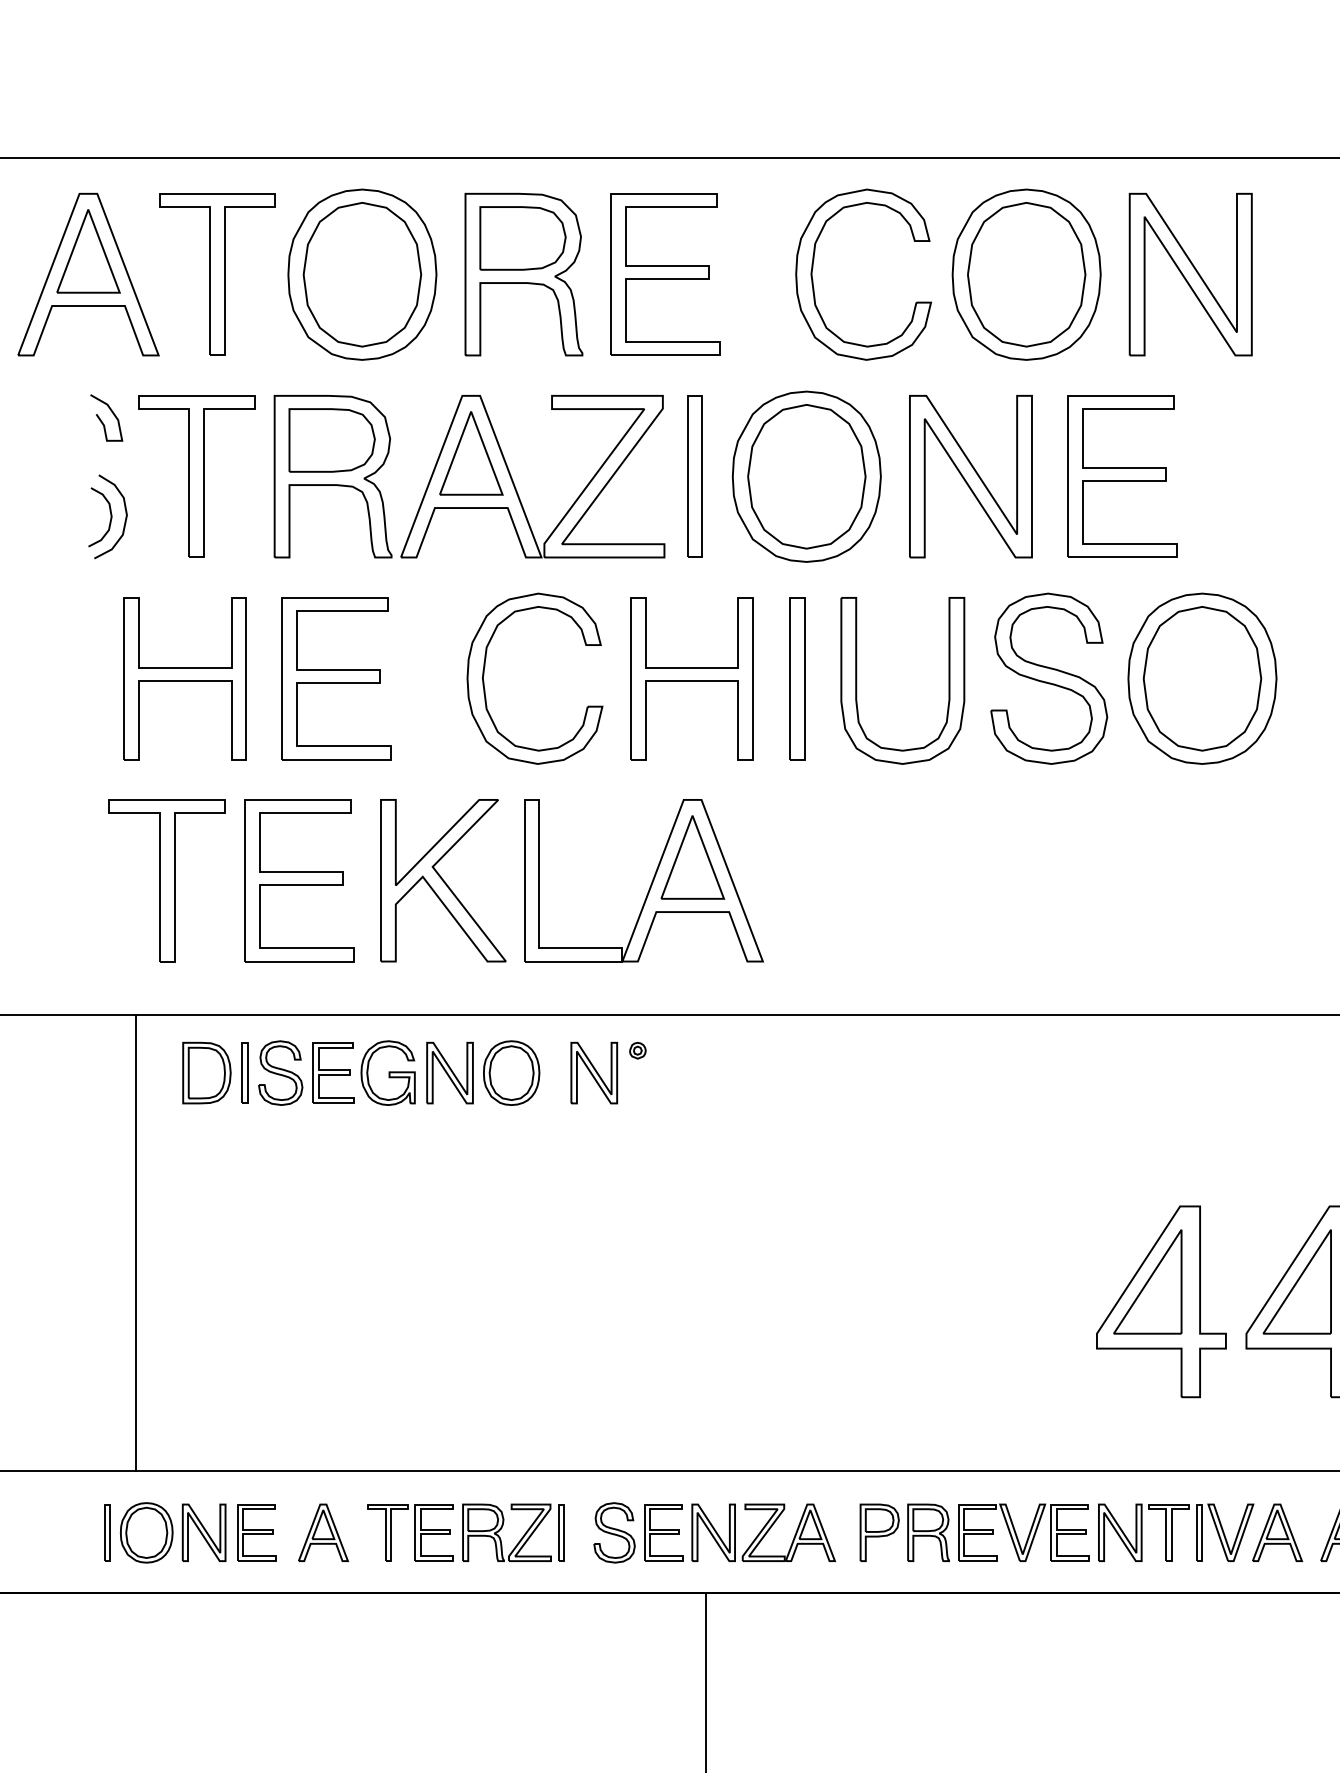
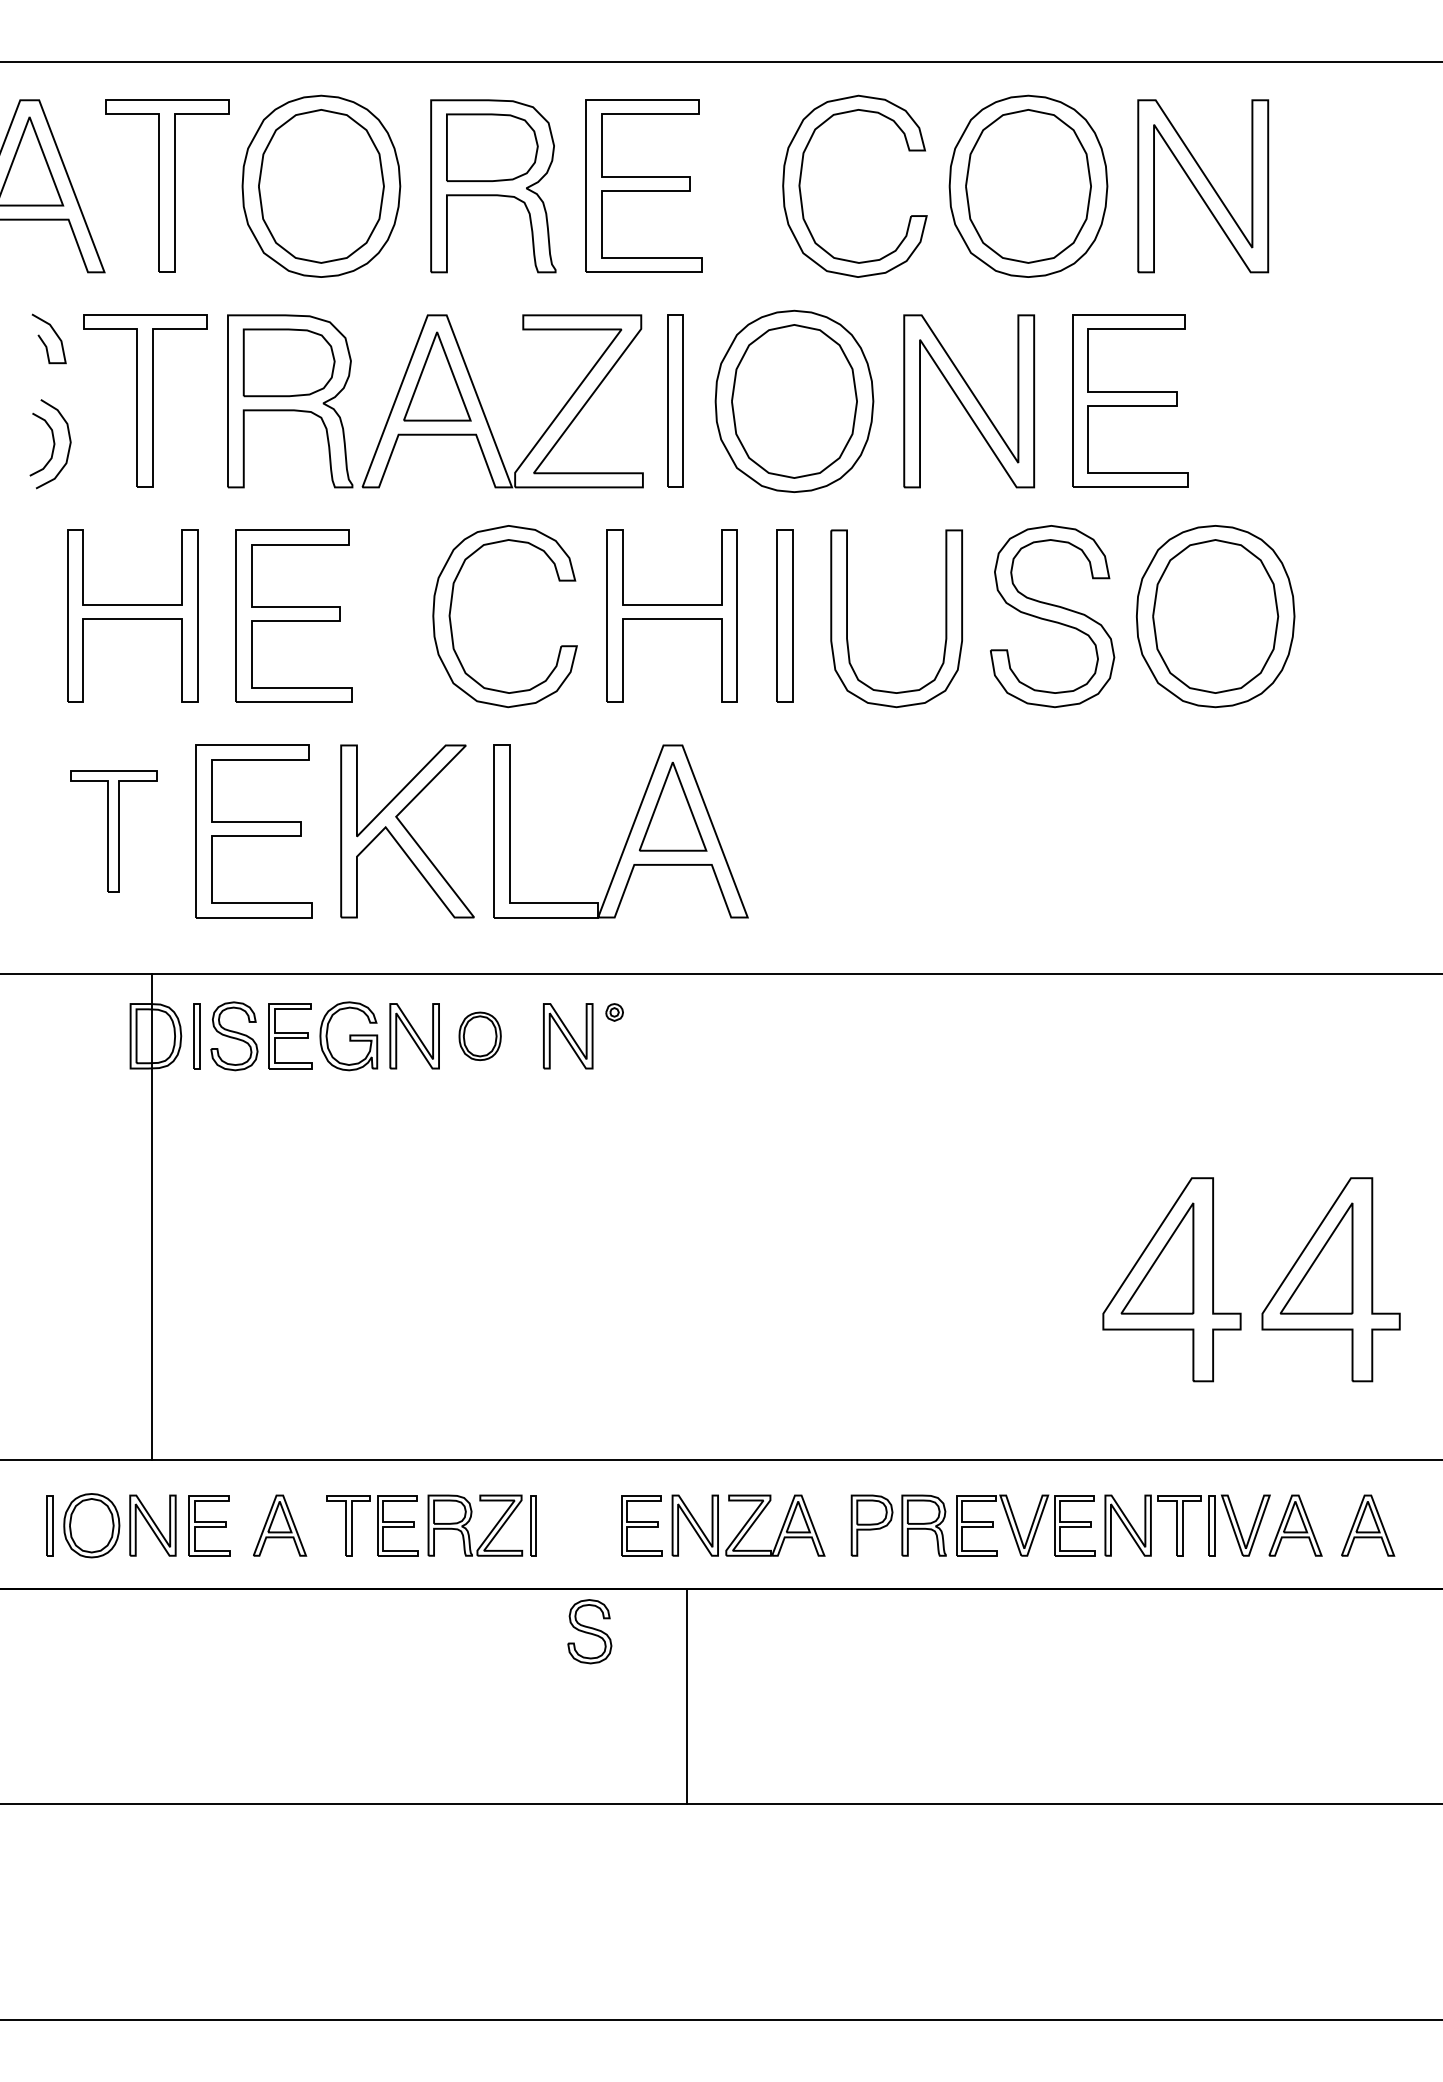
part: (167, 880) -> (113, 831), size x0.7
part: (510, 1073) -> (479, 1036), size x0.7
line: (136, 1243) -> (152, 1217), moved
part: (614, 1532) -> (589, 1631), moved

